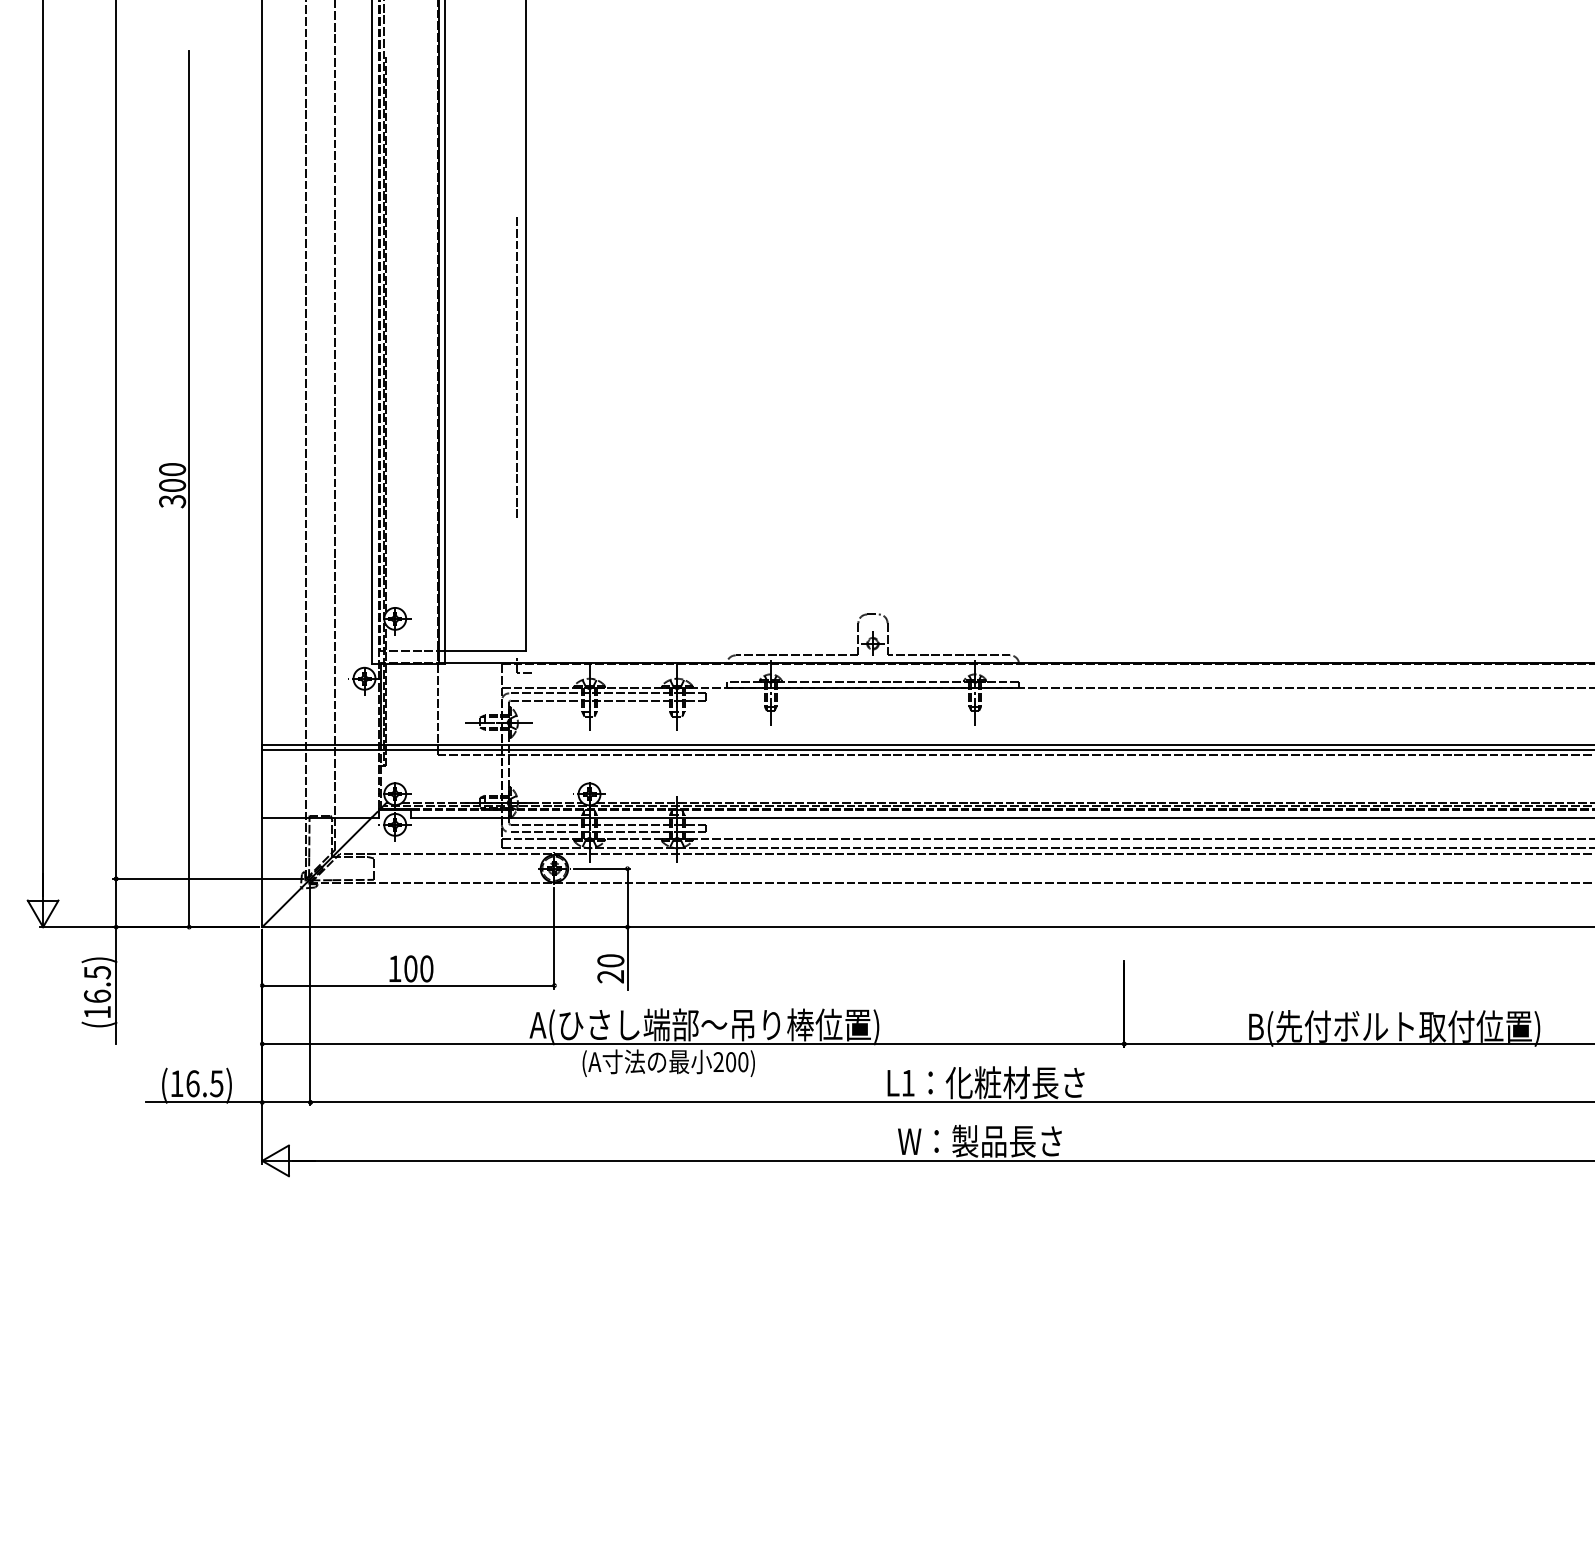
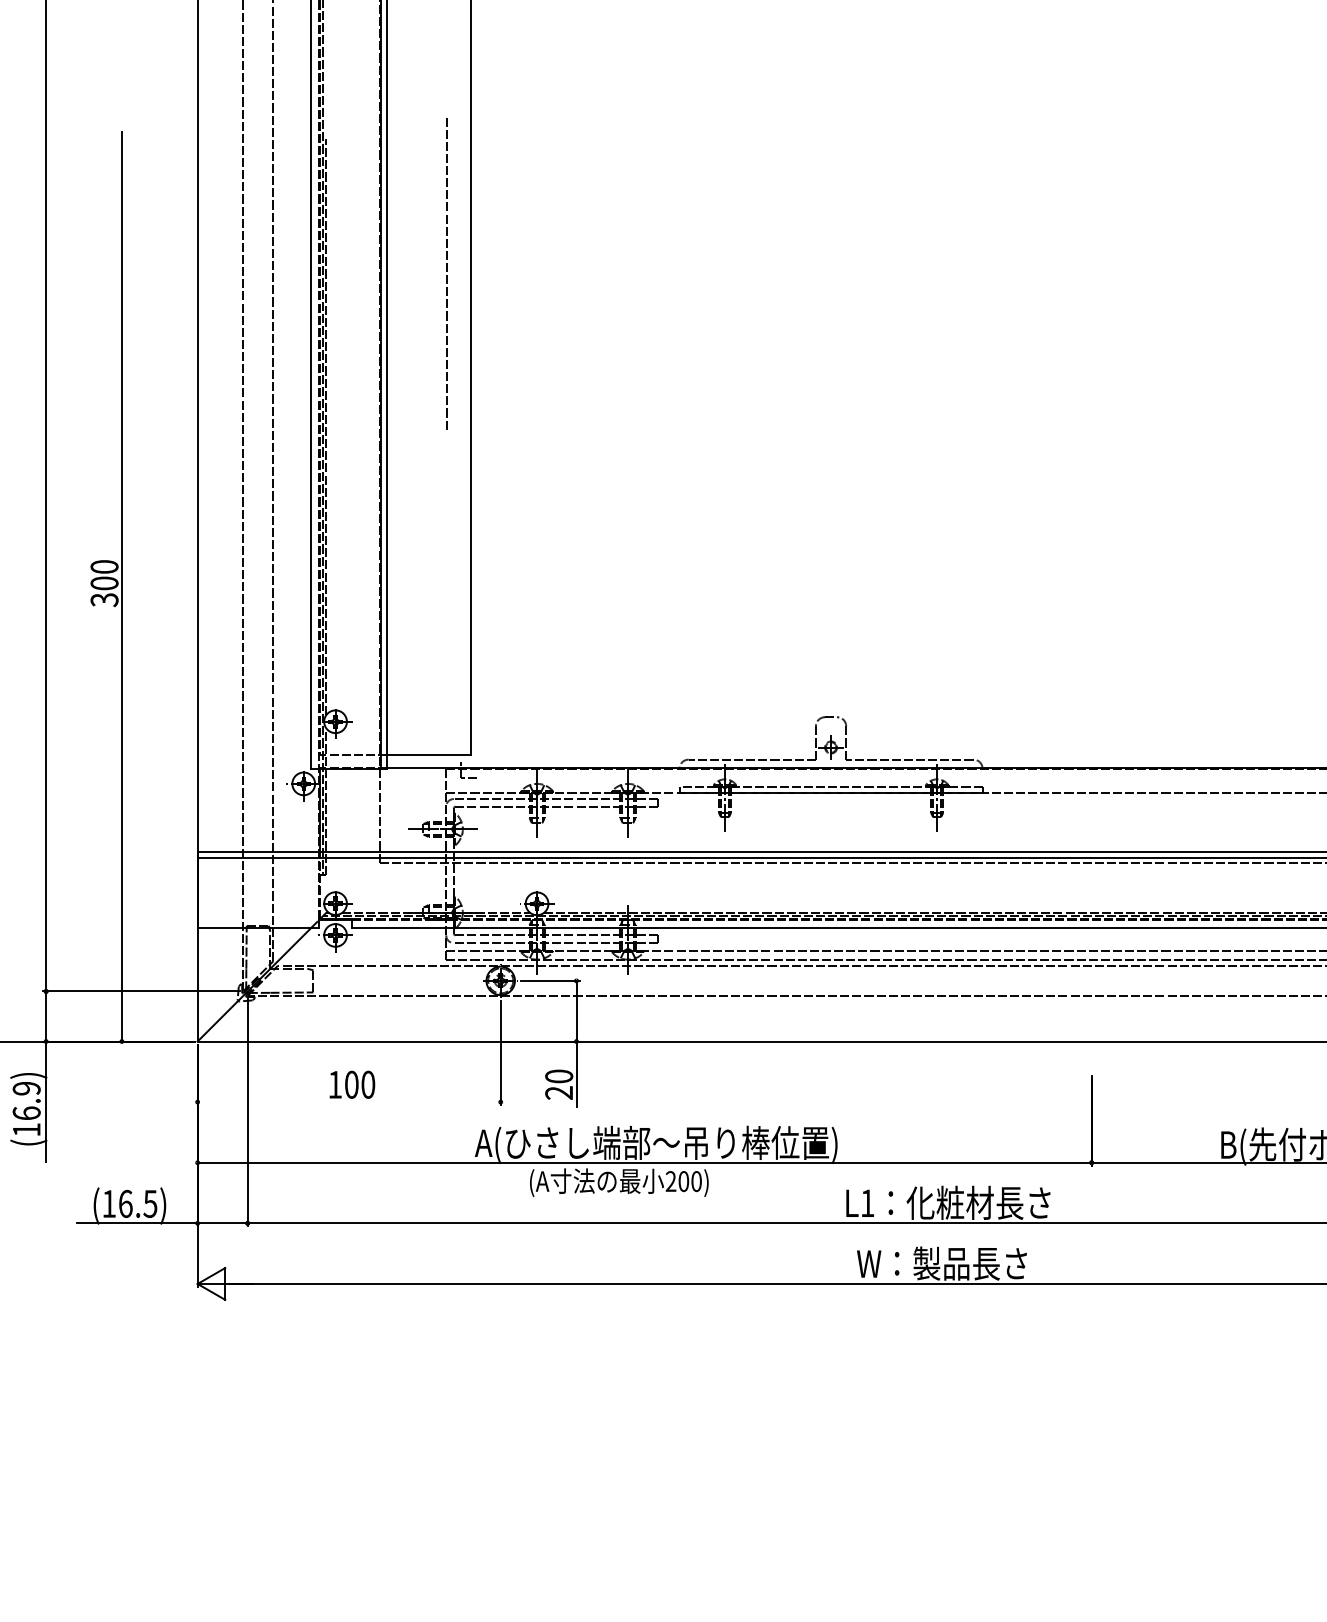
line: (516, 365) -> (446, 271), moved
text: (97, 972) -> (26, 1088), (16.5) -> (16.9)
line: (408, 985) -> (349, 1102), removed

